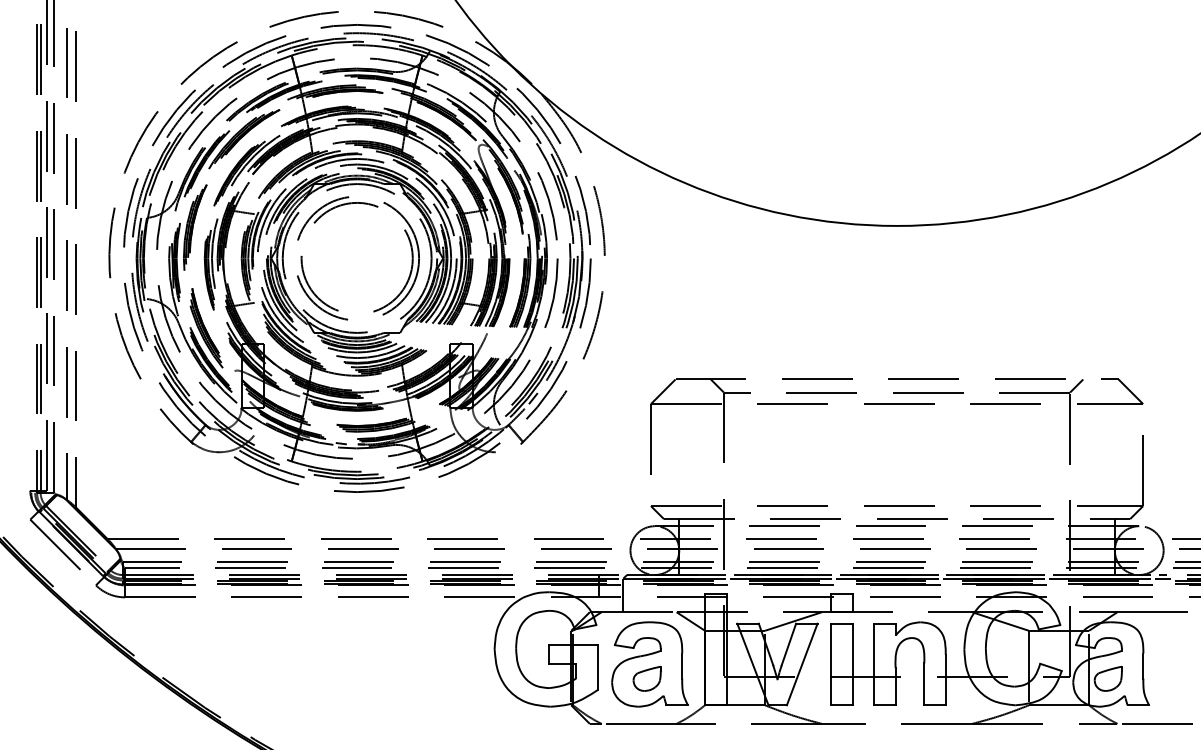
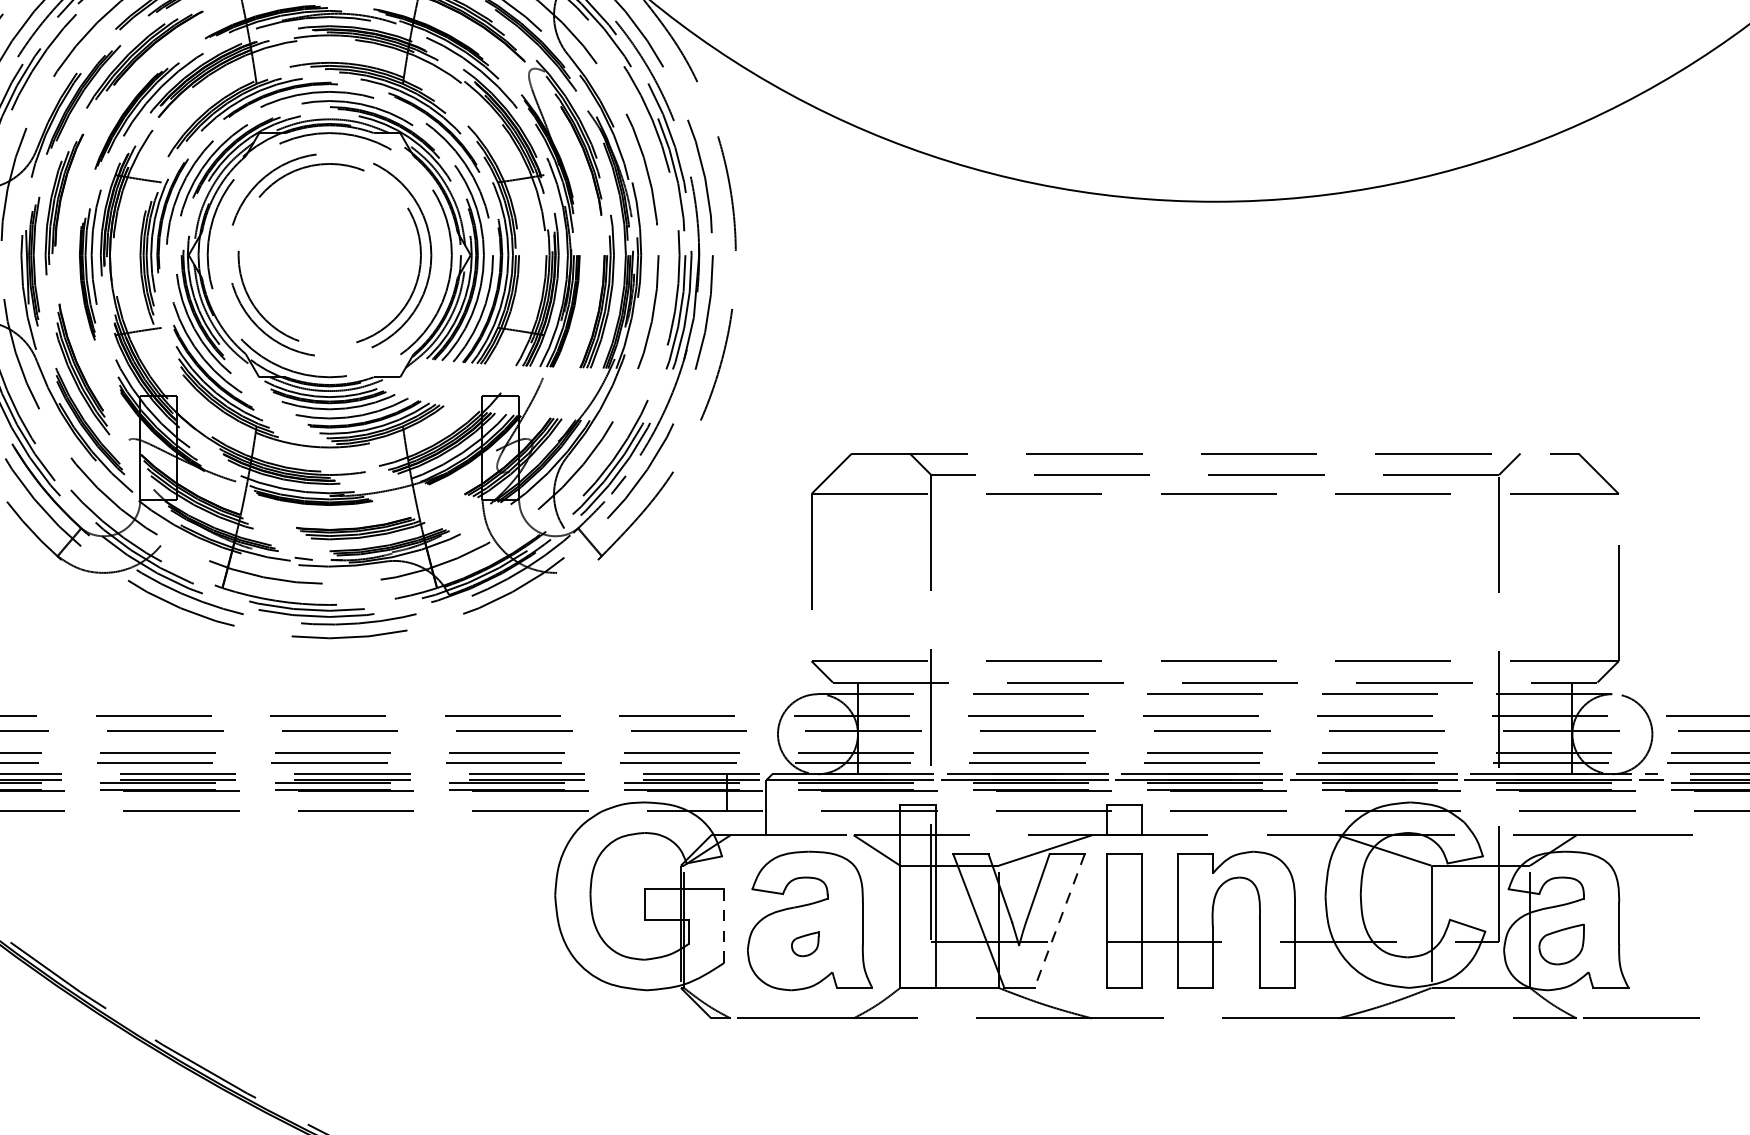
line: (802, 664) -> (1060, 921), solid -> dashed
line: (597, 668) -> (723, 927), solid -> dashed
part: (646, 678) -> (804, 943), size x0.6

